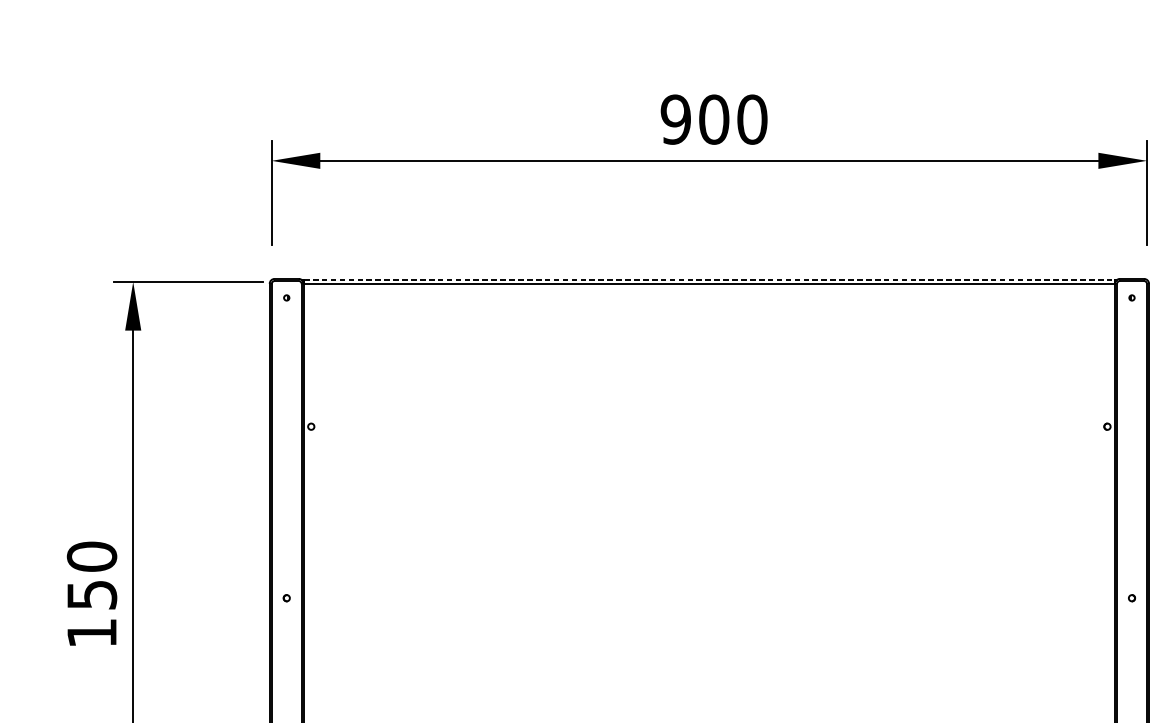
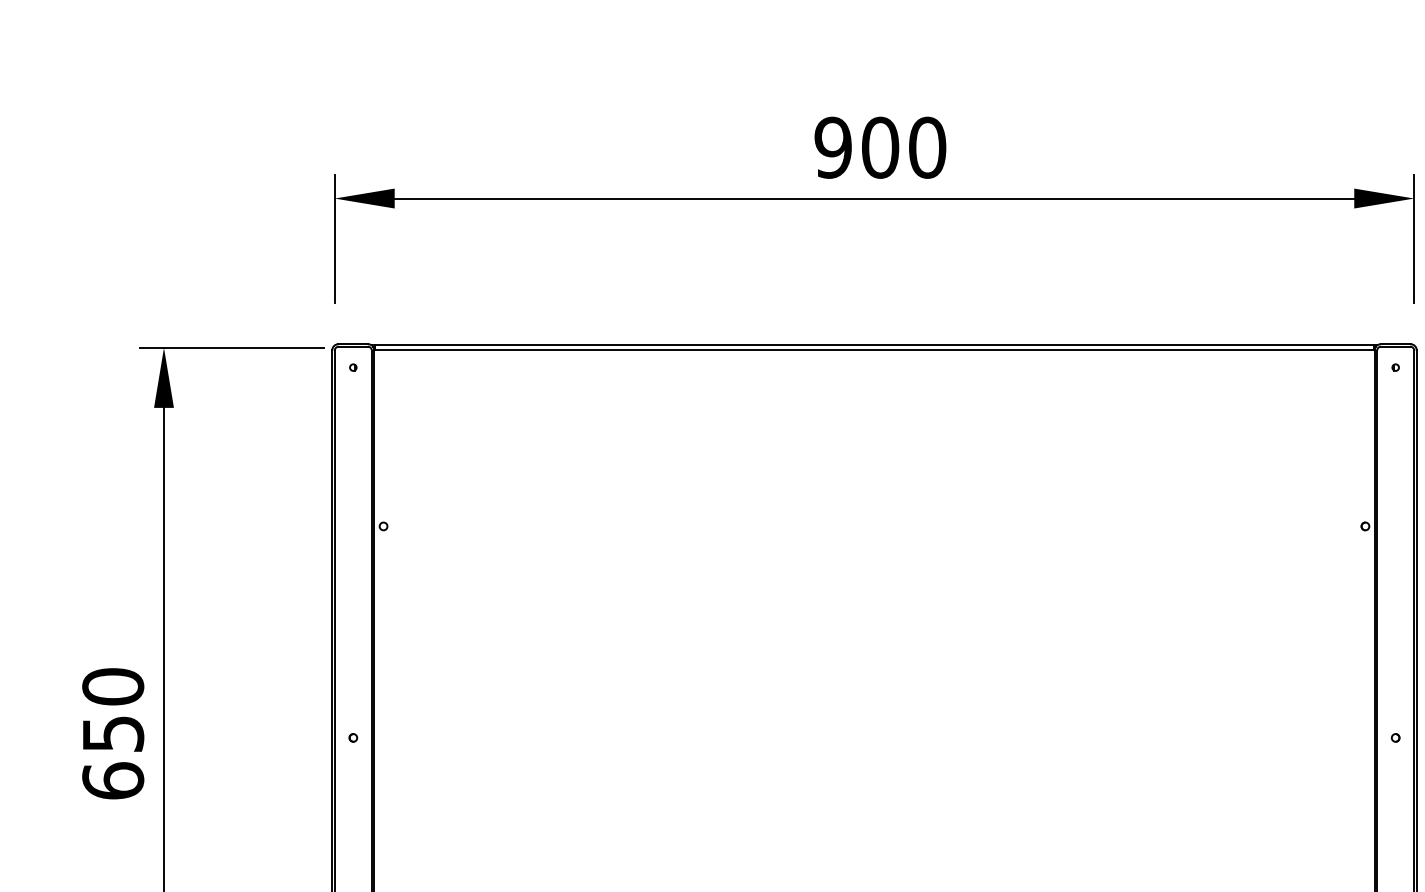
line: (709, 280) -> (874, 345), dashed -> solid
text: (92, 632) -> (113, 780), 150 -> 650

